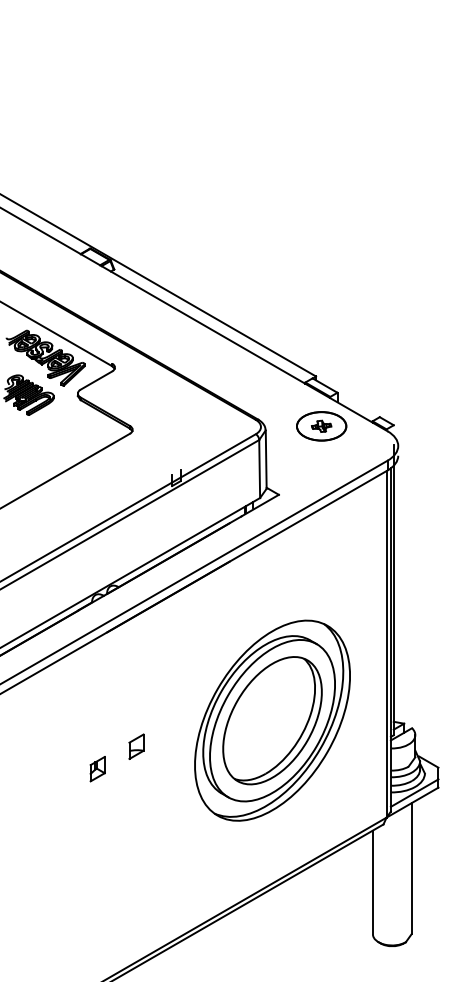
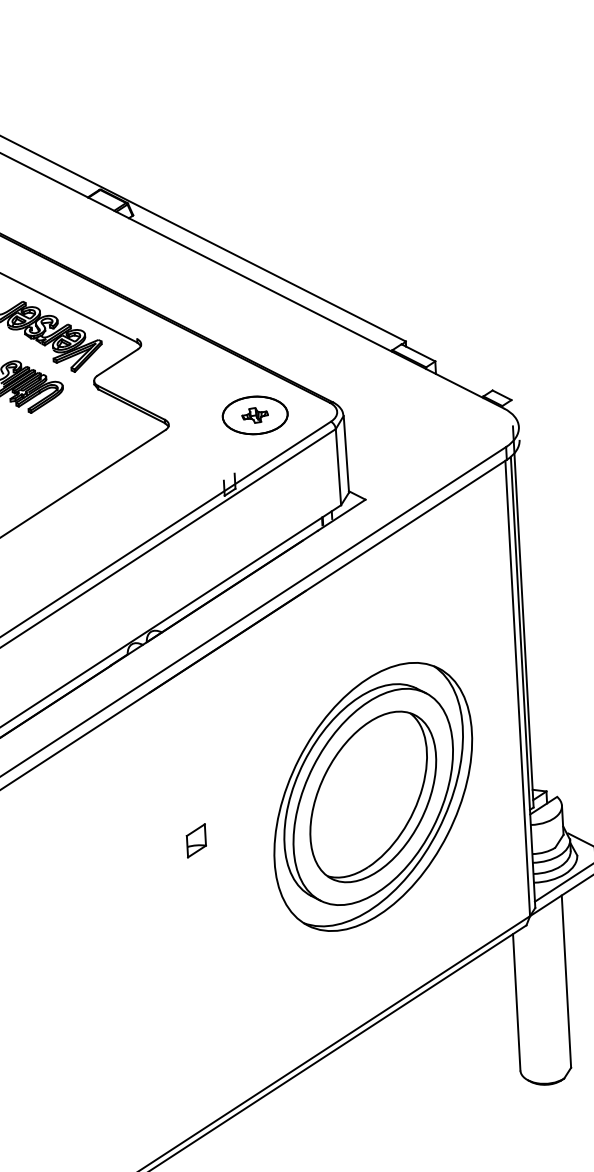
part: (321, 426) -> (255, 415), moved
part: (97, 769) -> (146, 873), removed

